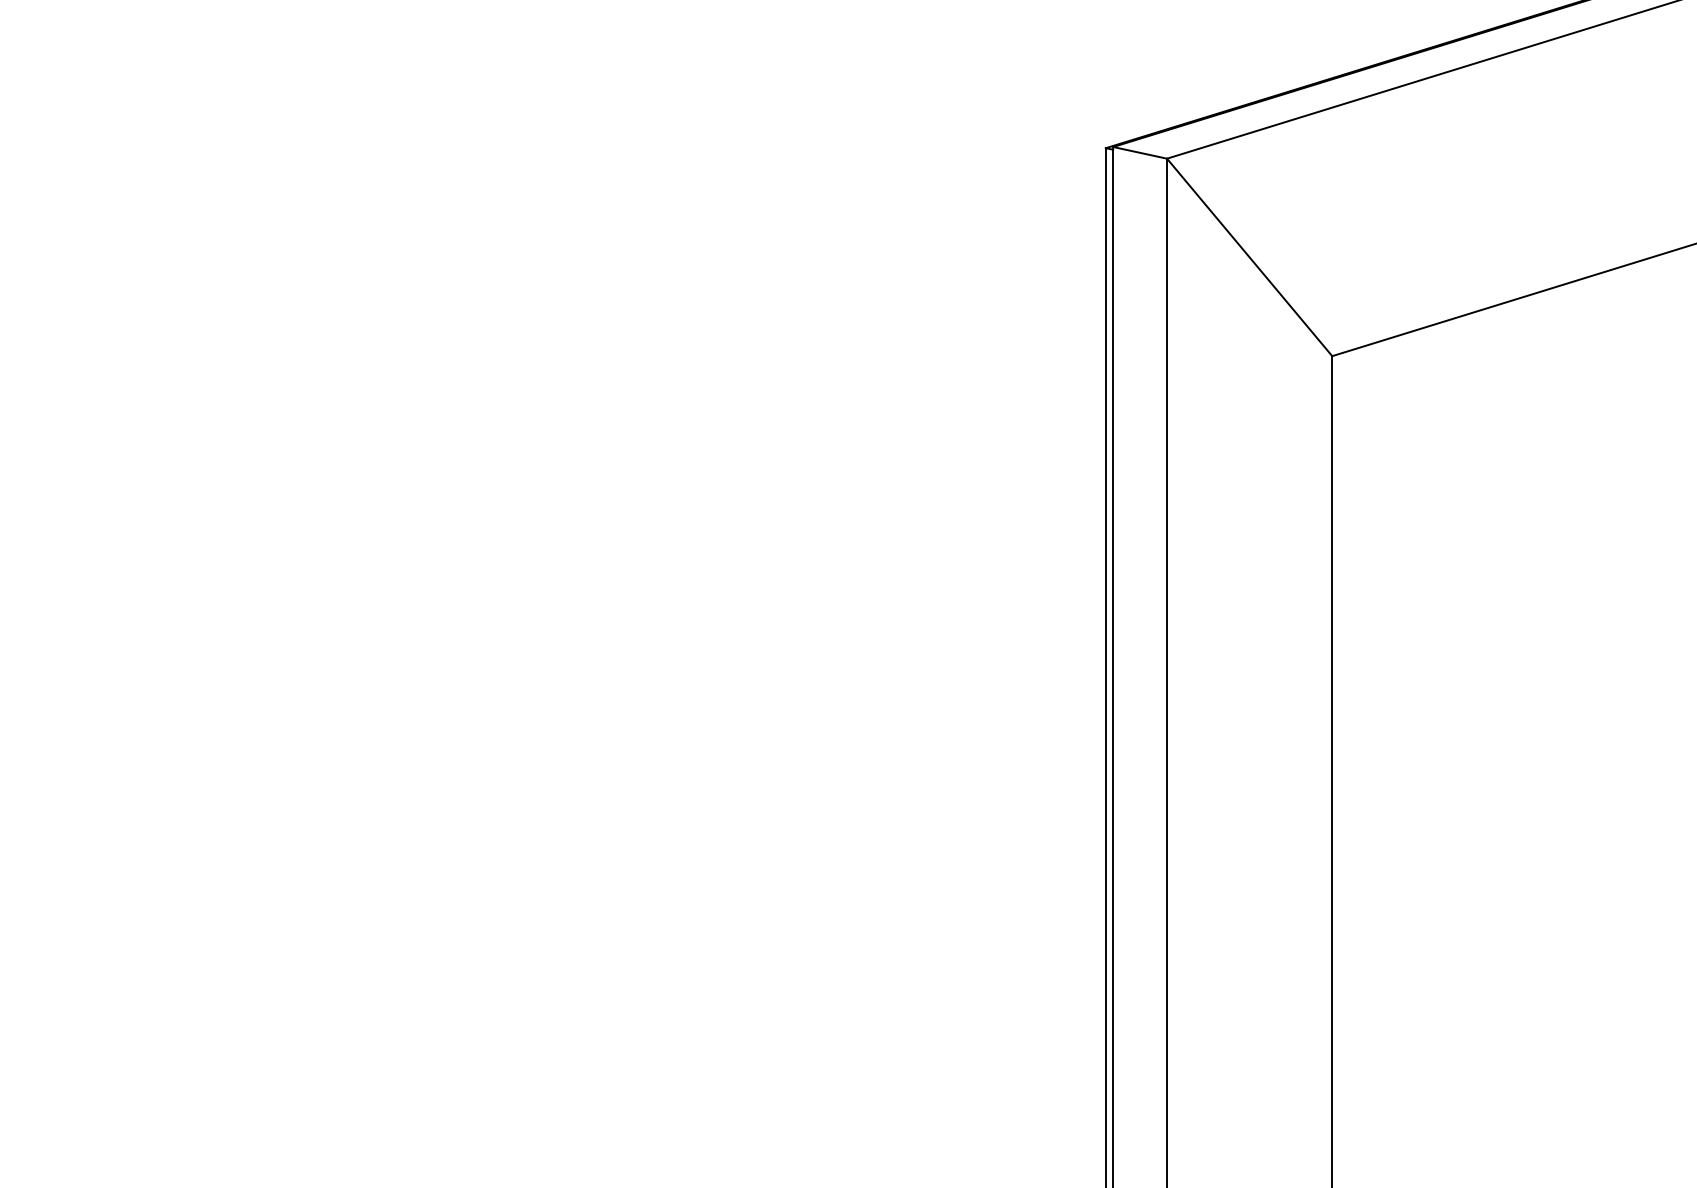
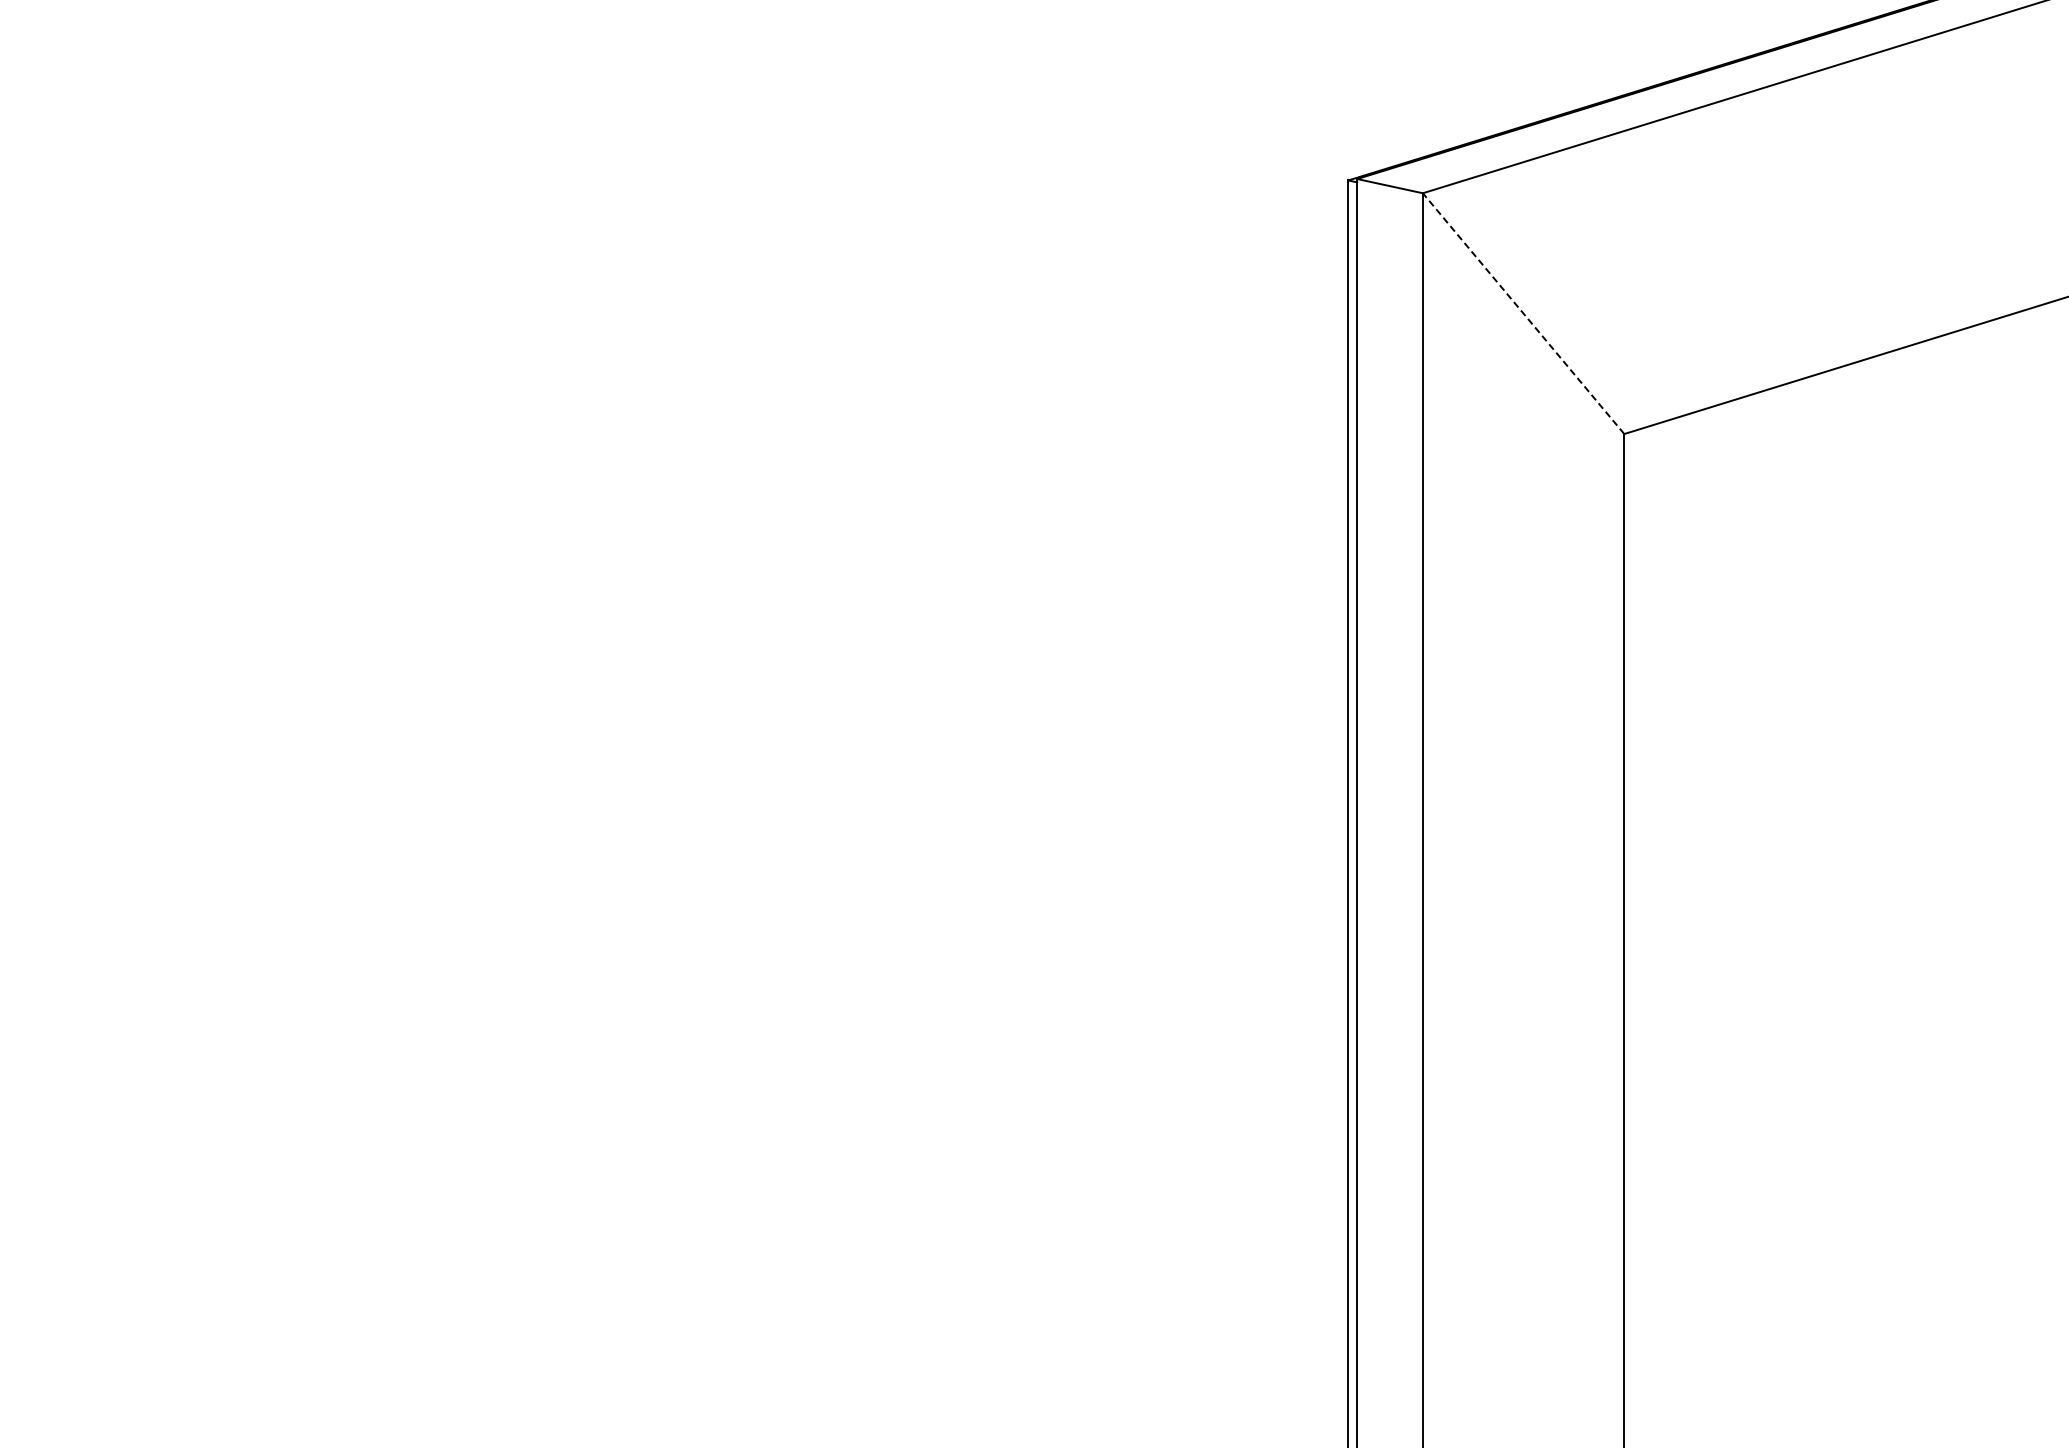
line: (1249, 257) -> (1523, 313), solid -> dashed

